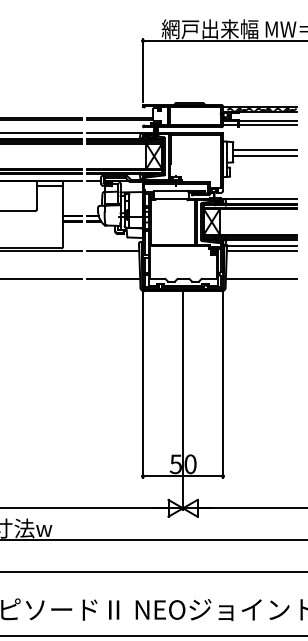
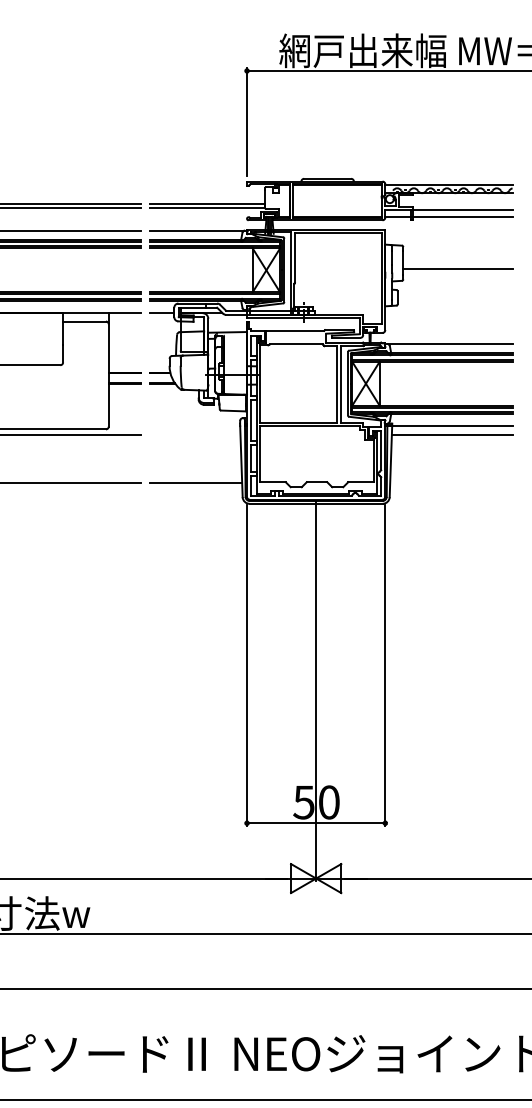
line: (264, 150) -> (456, 260), removed
line: (112, 251) -> (194, 434), removed
line: (260, 279) -> (450, 483), removed

